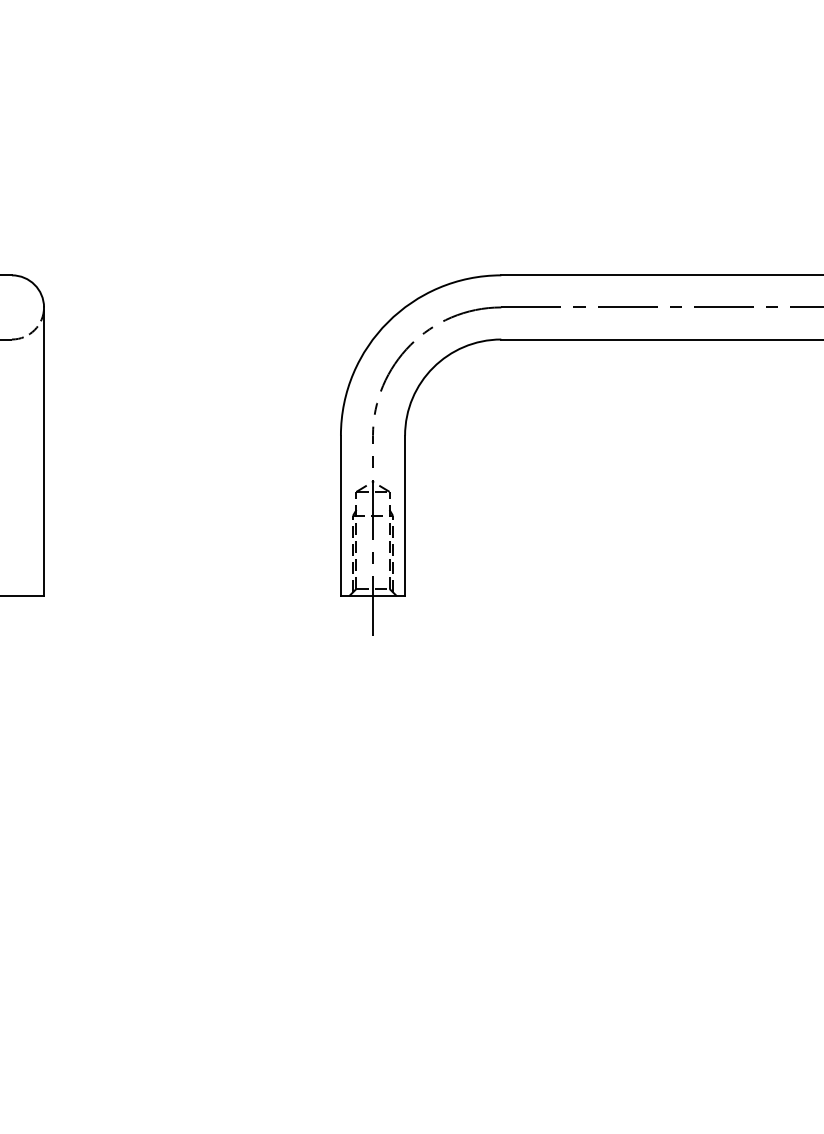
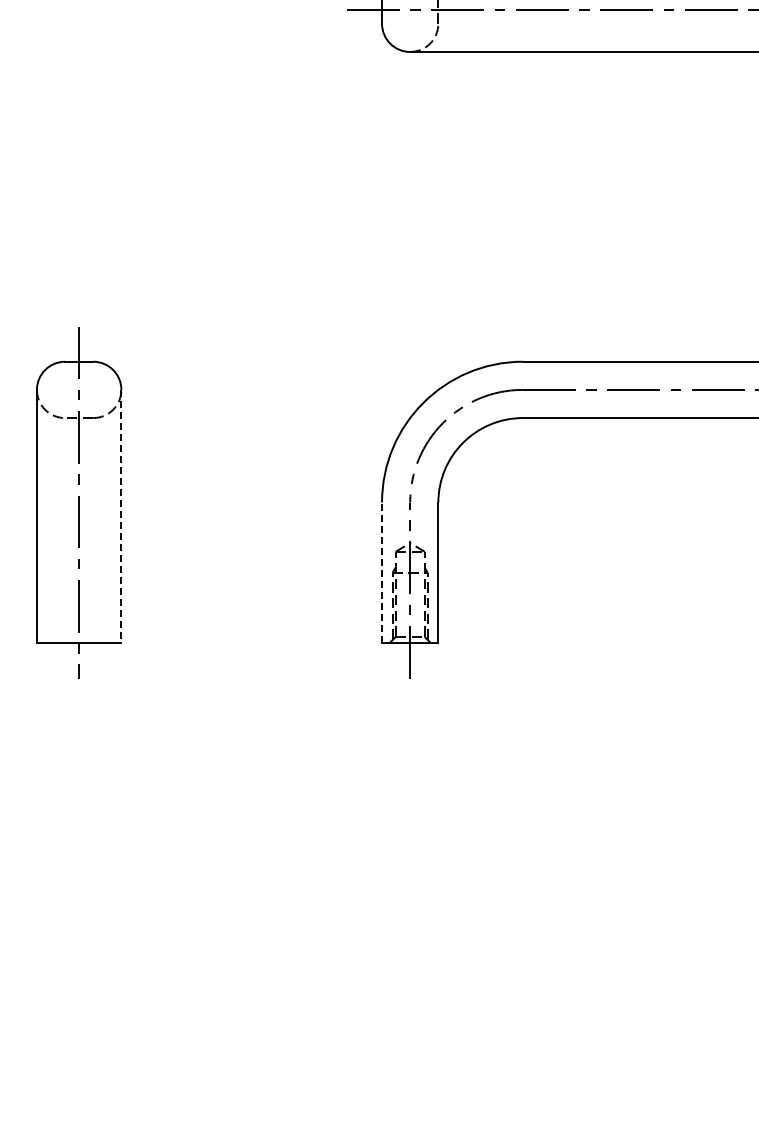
line: (44, 451) -> (121, 516), solid -> dashed
line: (341, 515) -> (382, 572), solid -> dashed

